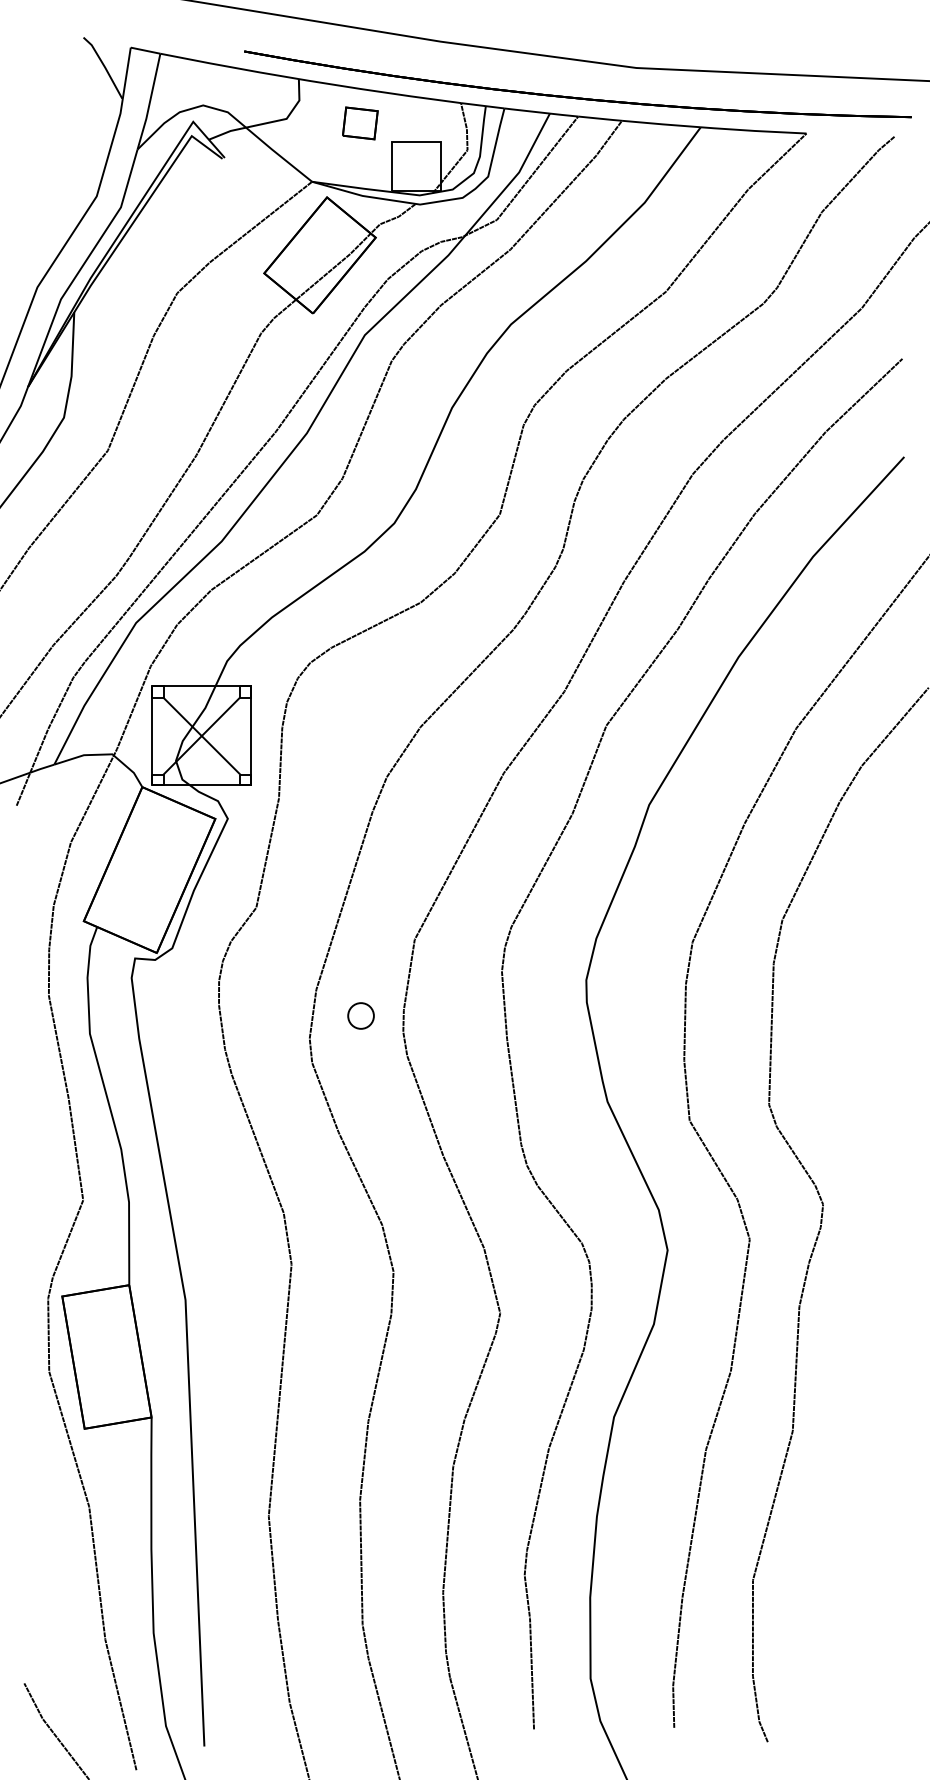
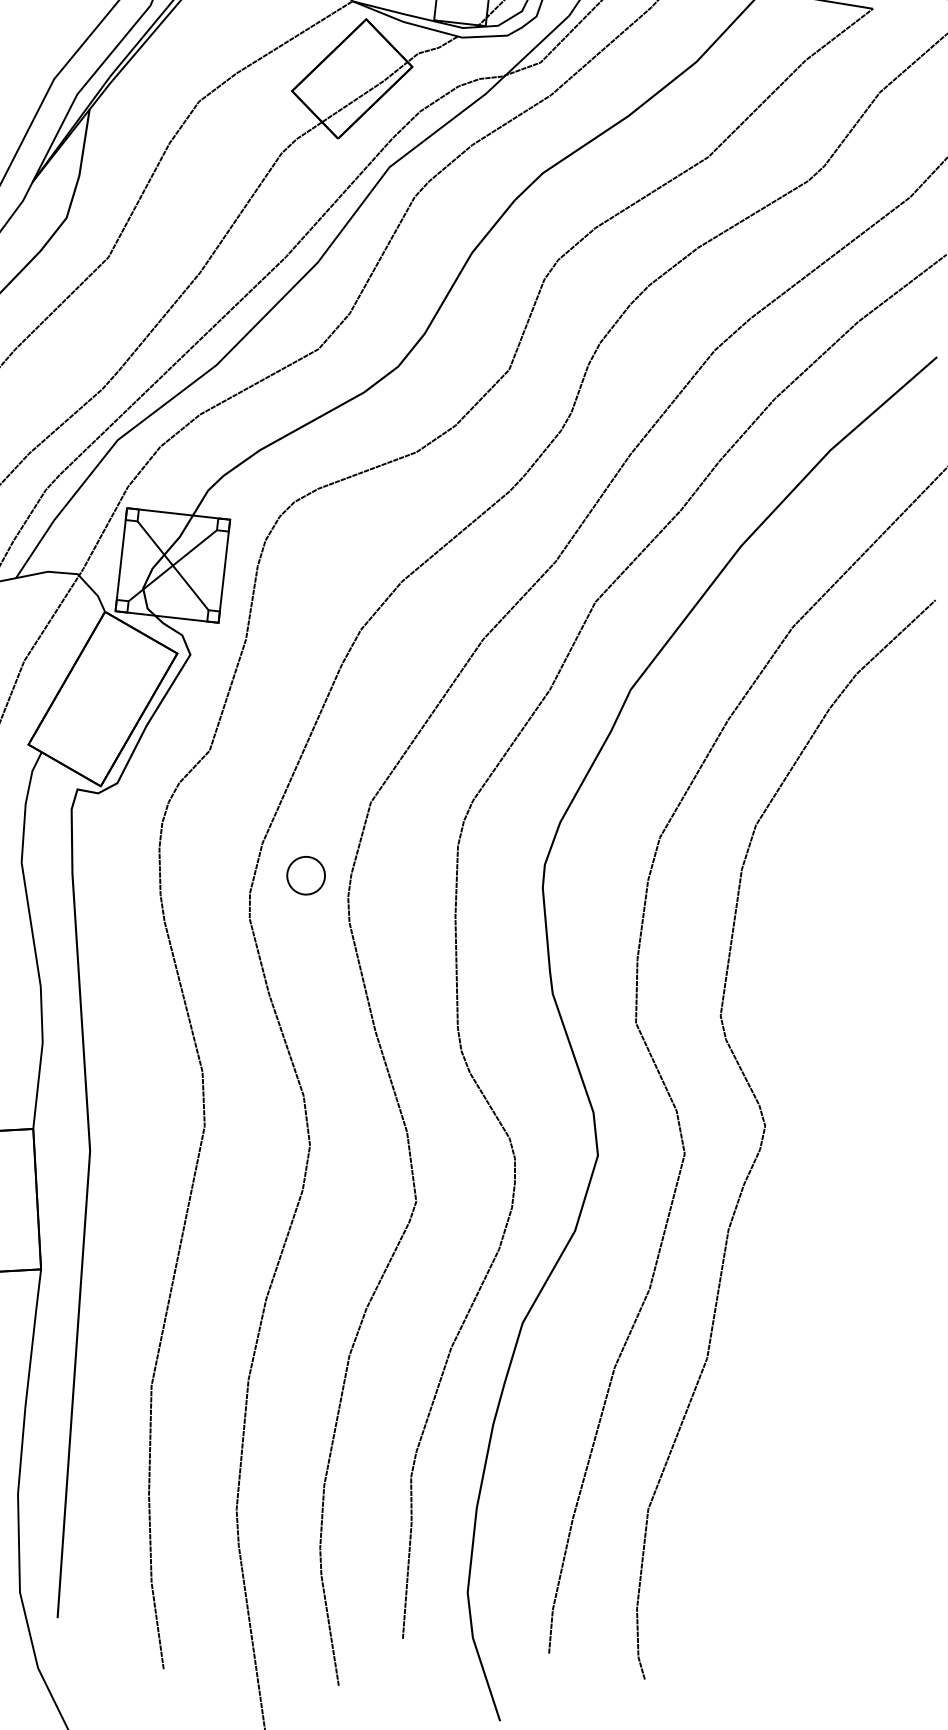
part: (360, 1015) -> (305, 875), size x1.4

